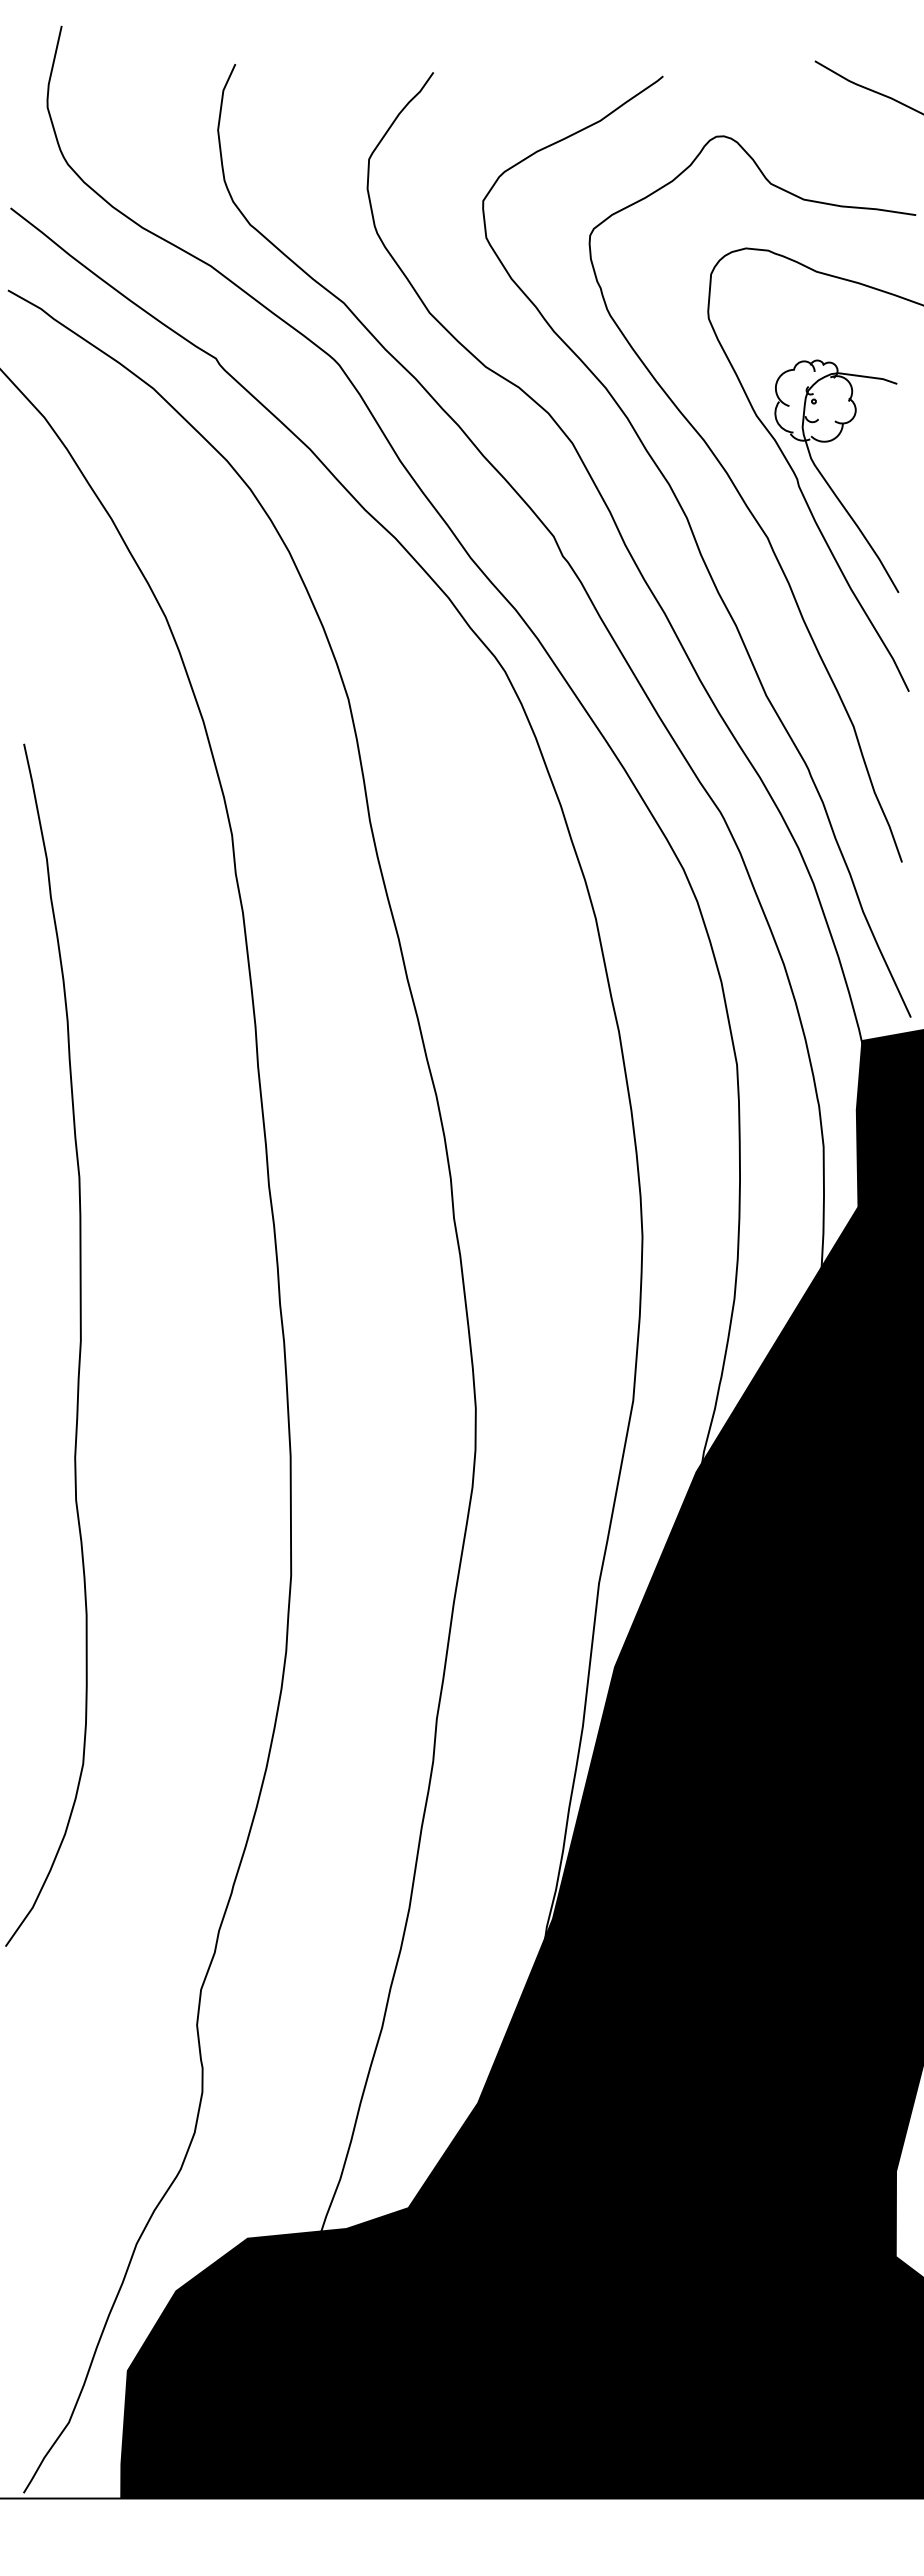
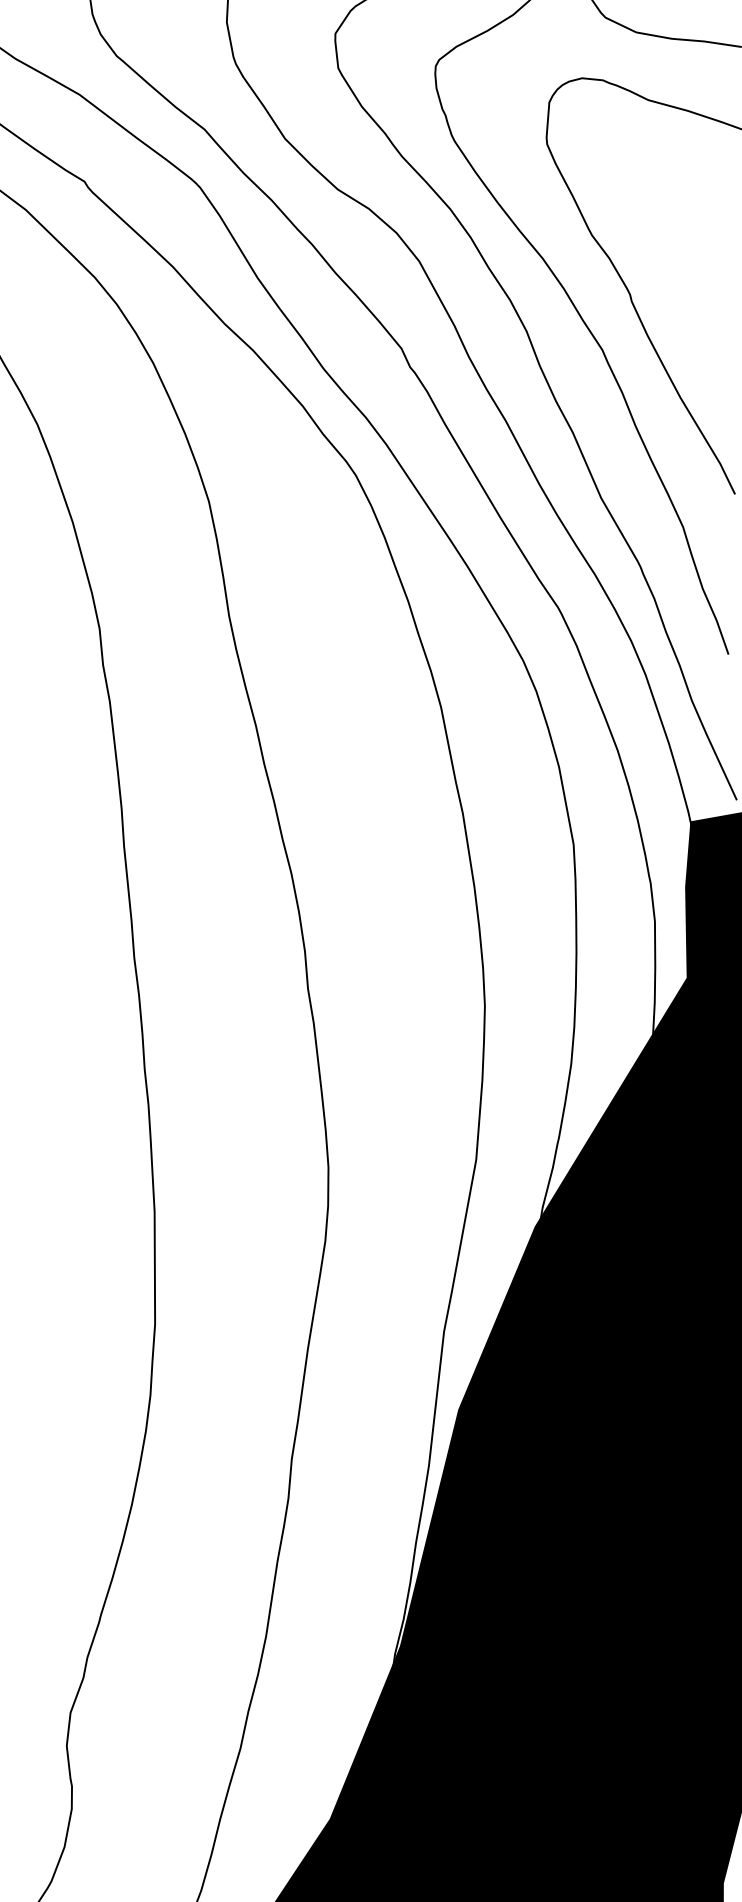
part: (827, 481) -> (658, 297), removed

